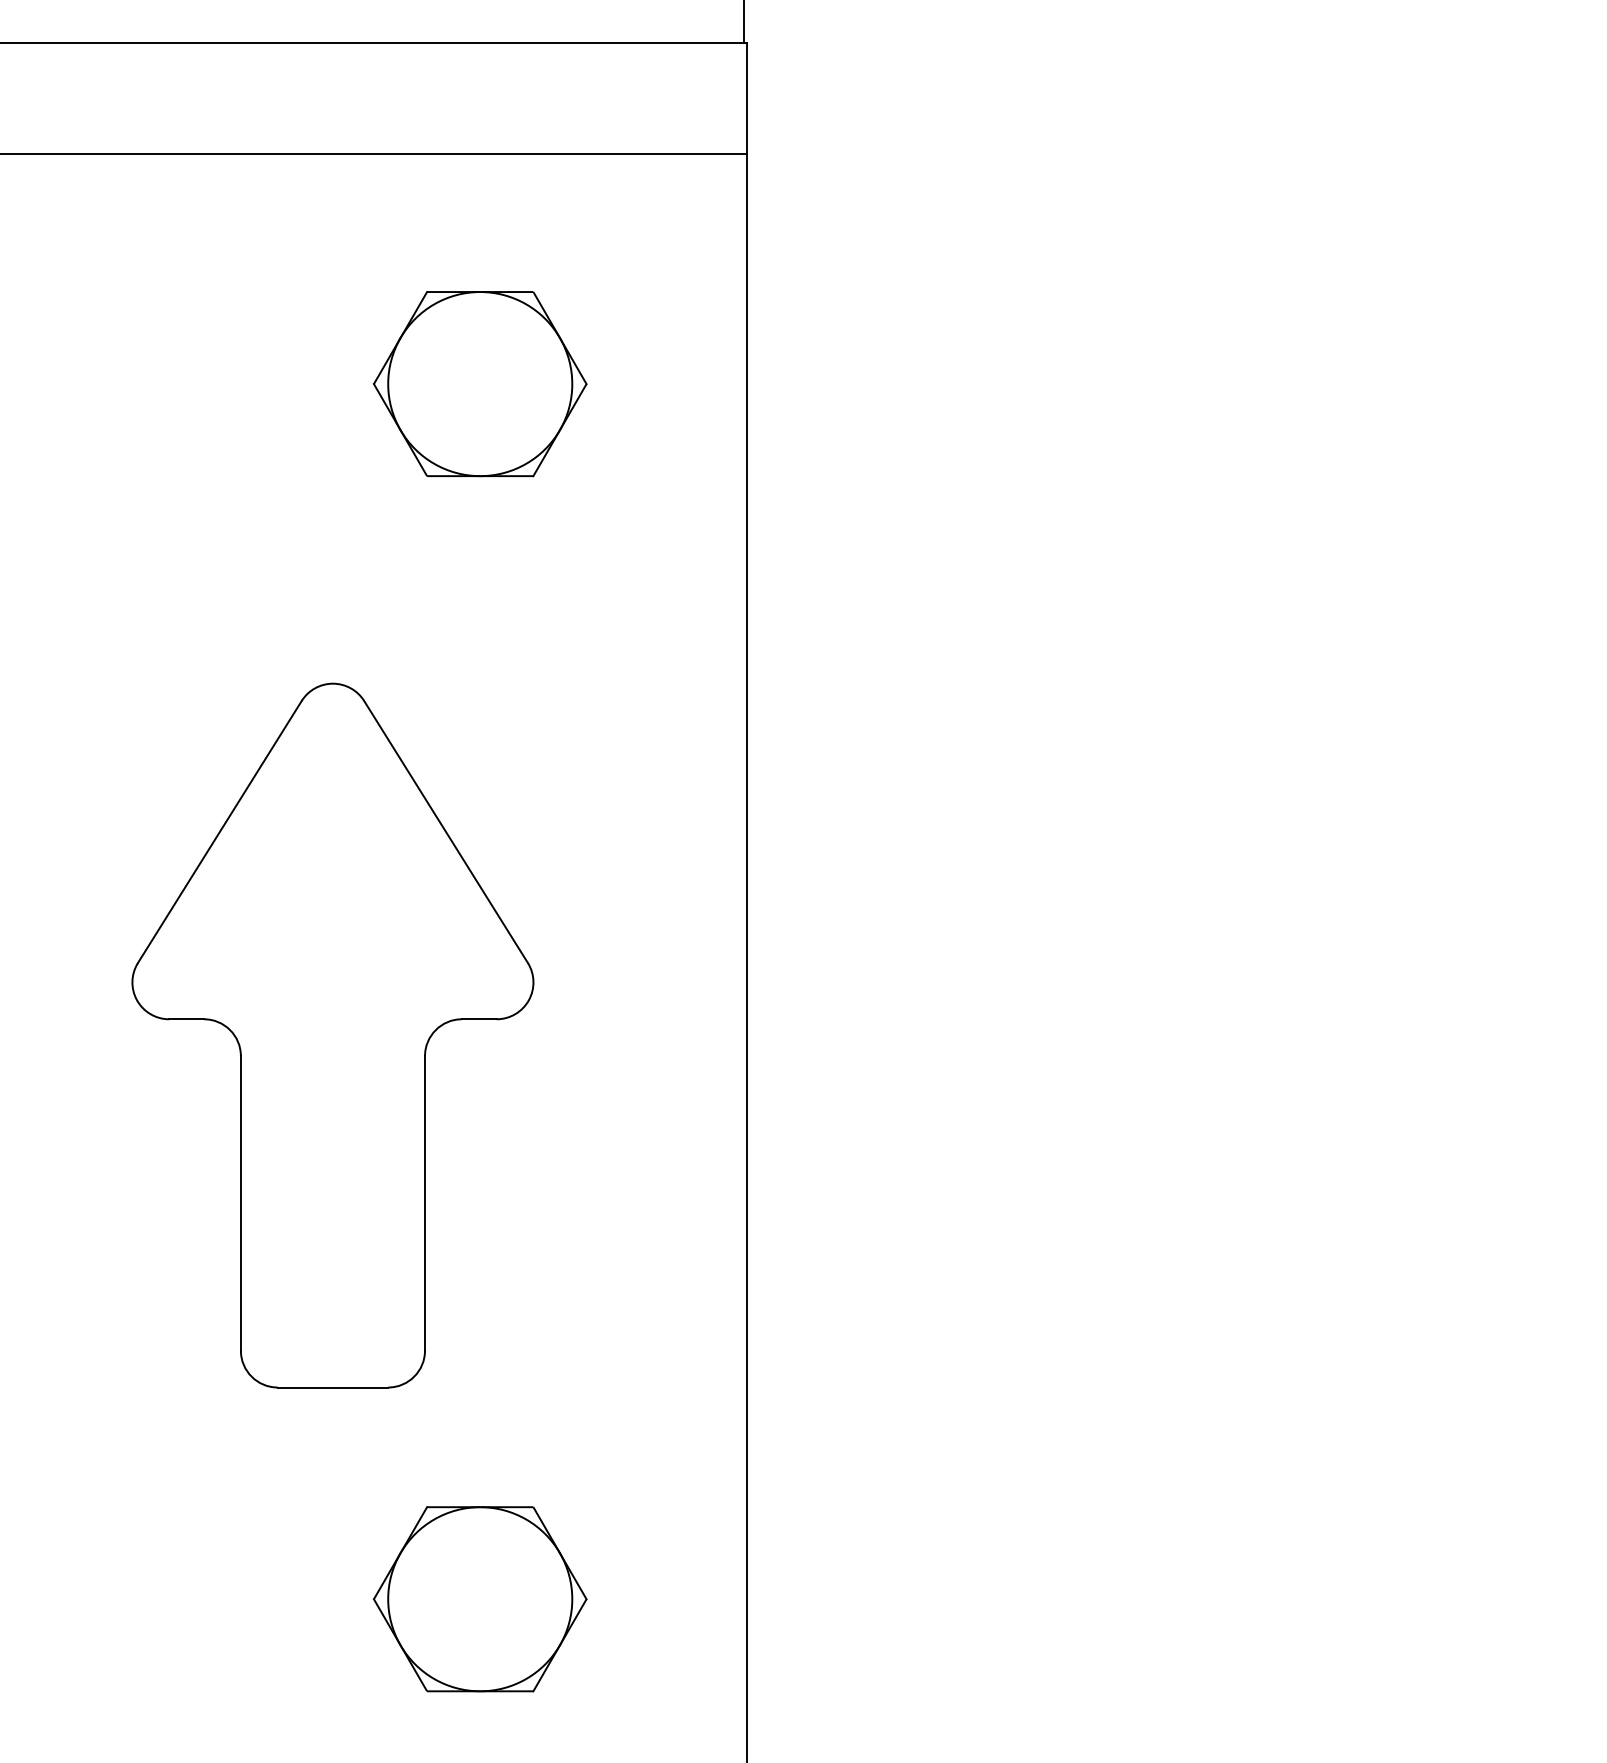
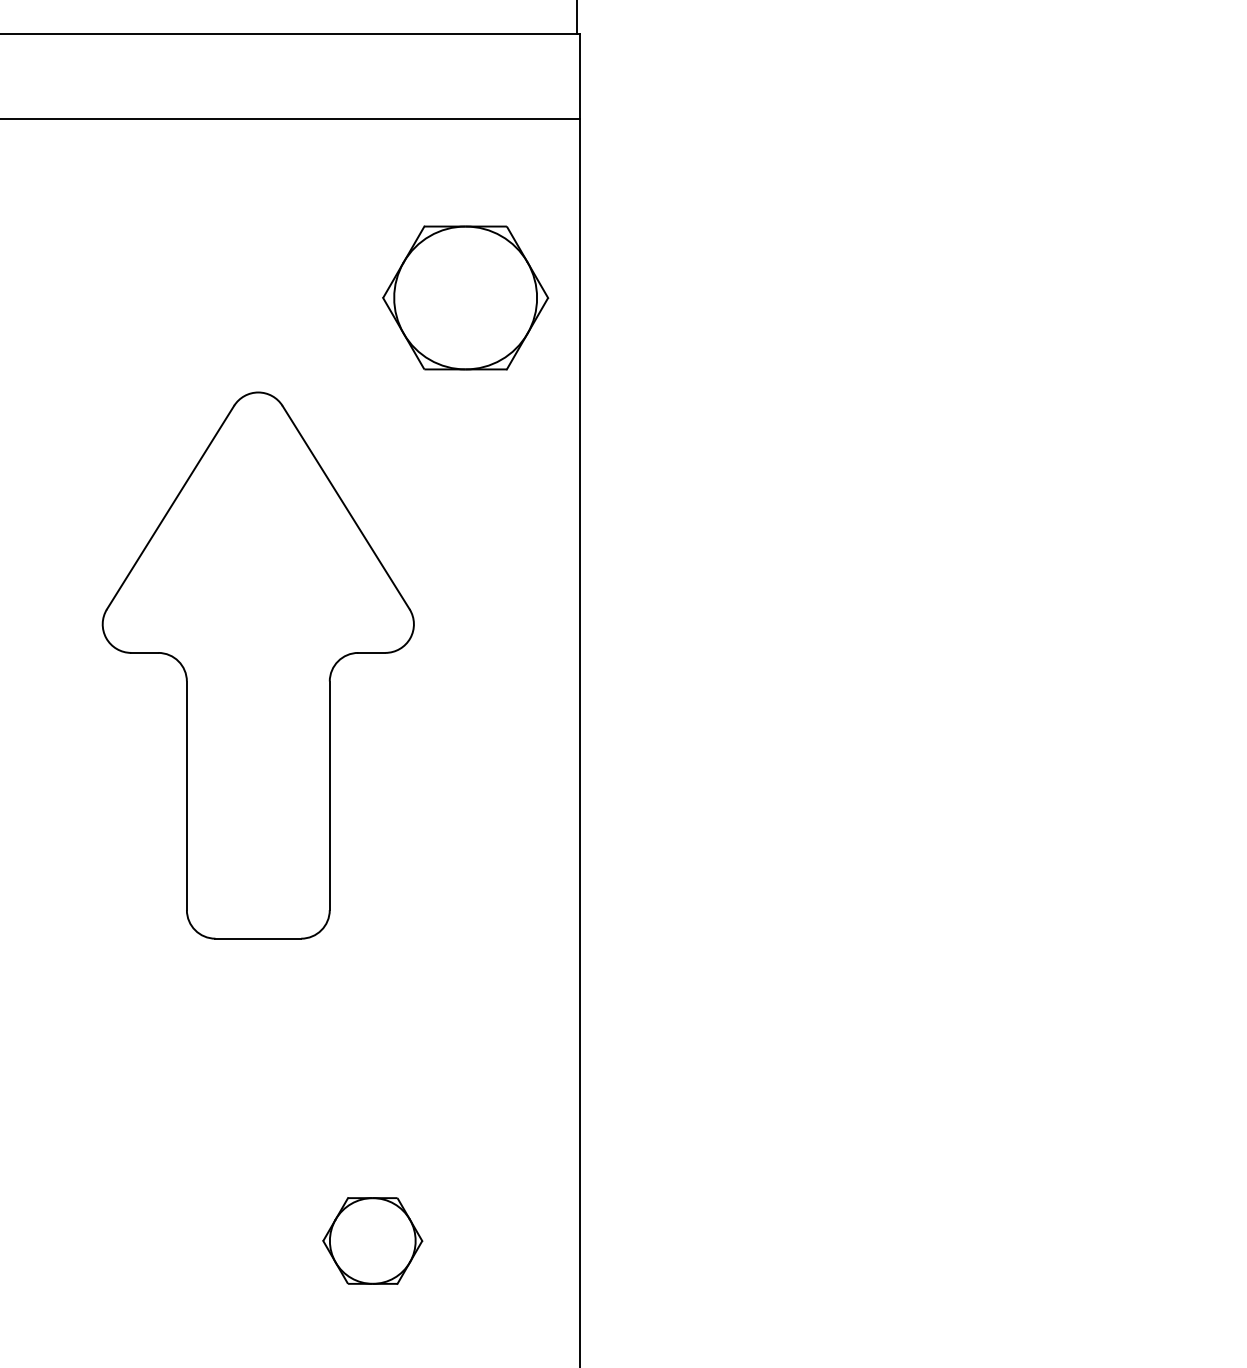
part: (480, 383) -> (465, 297), moved
part: (331, 1035) -> (257, 665), moved
part: (480, 1598) -> (372, 1240), size x0.6

